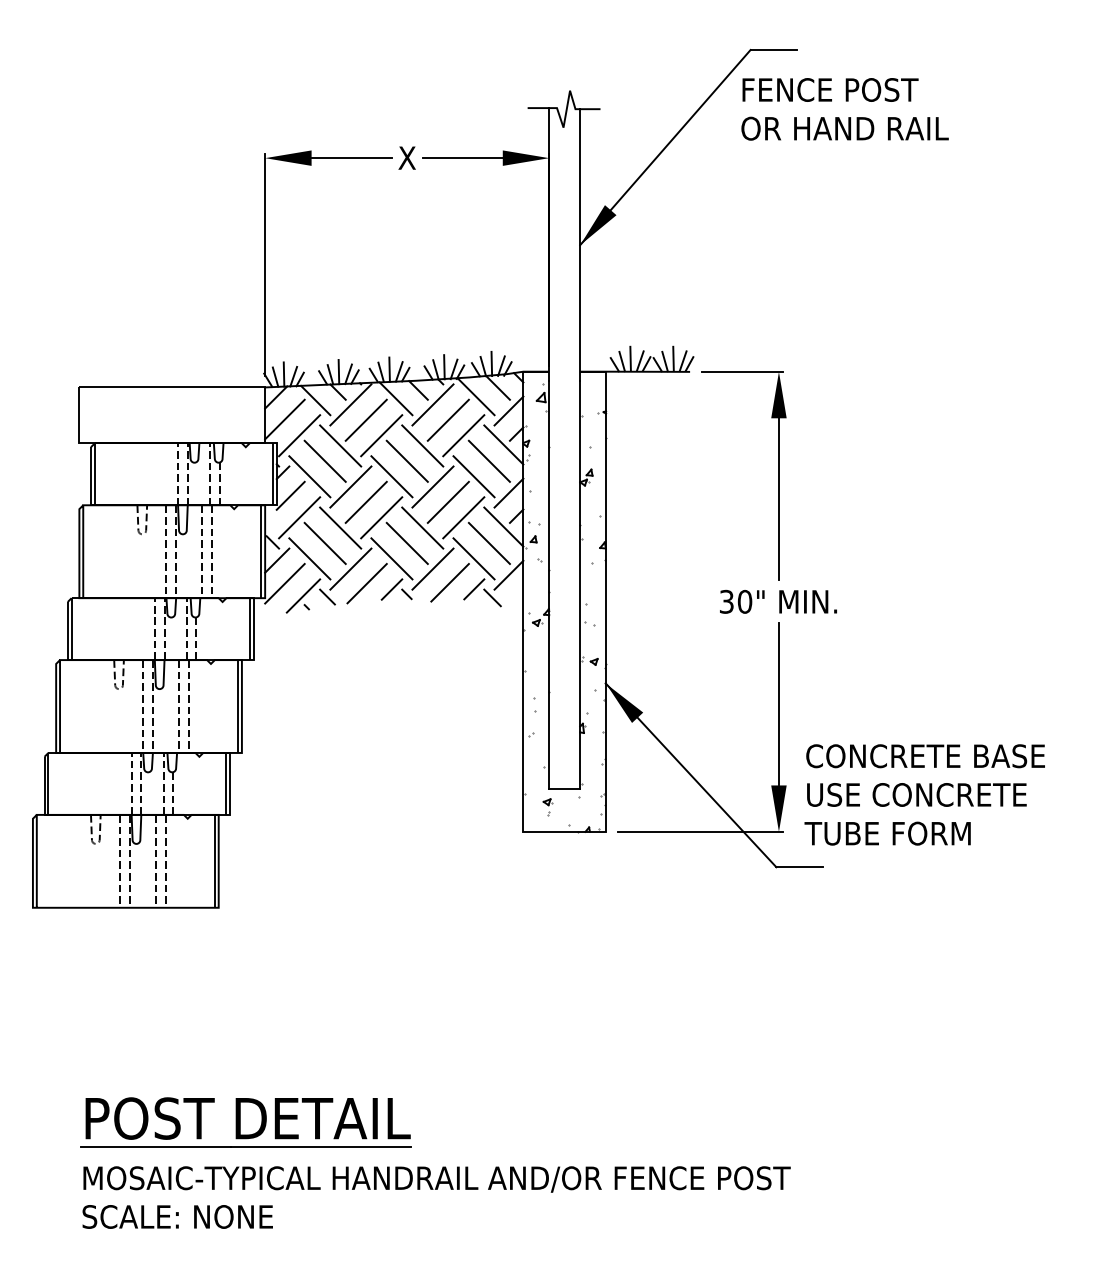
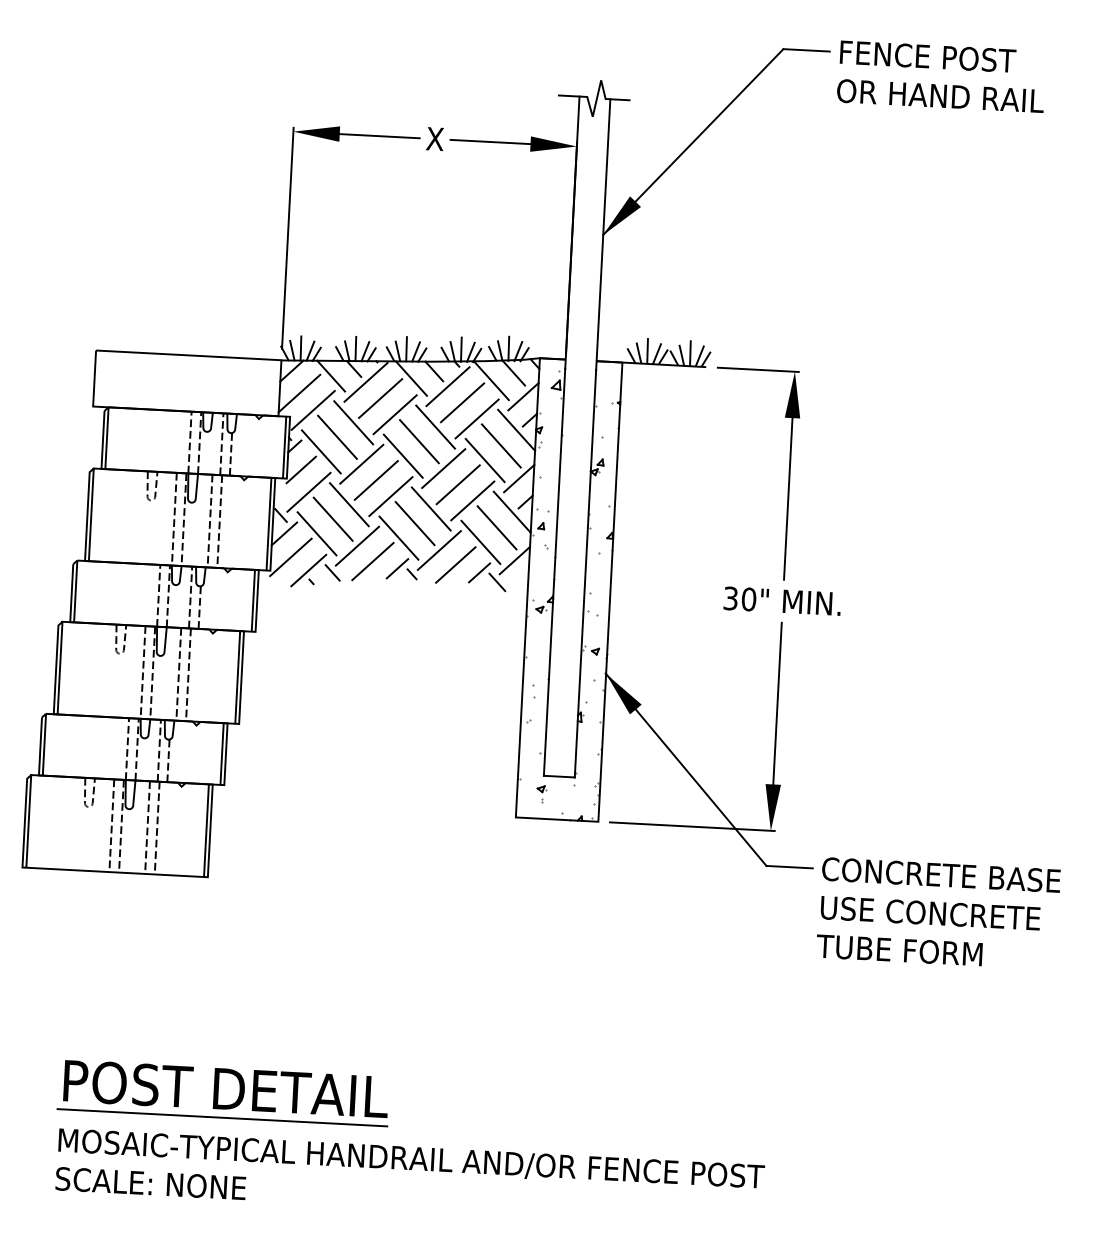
text: (844, 109) -> (941, 76), moved
text: (924, 794) -> (938, 913), moved

